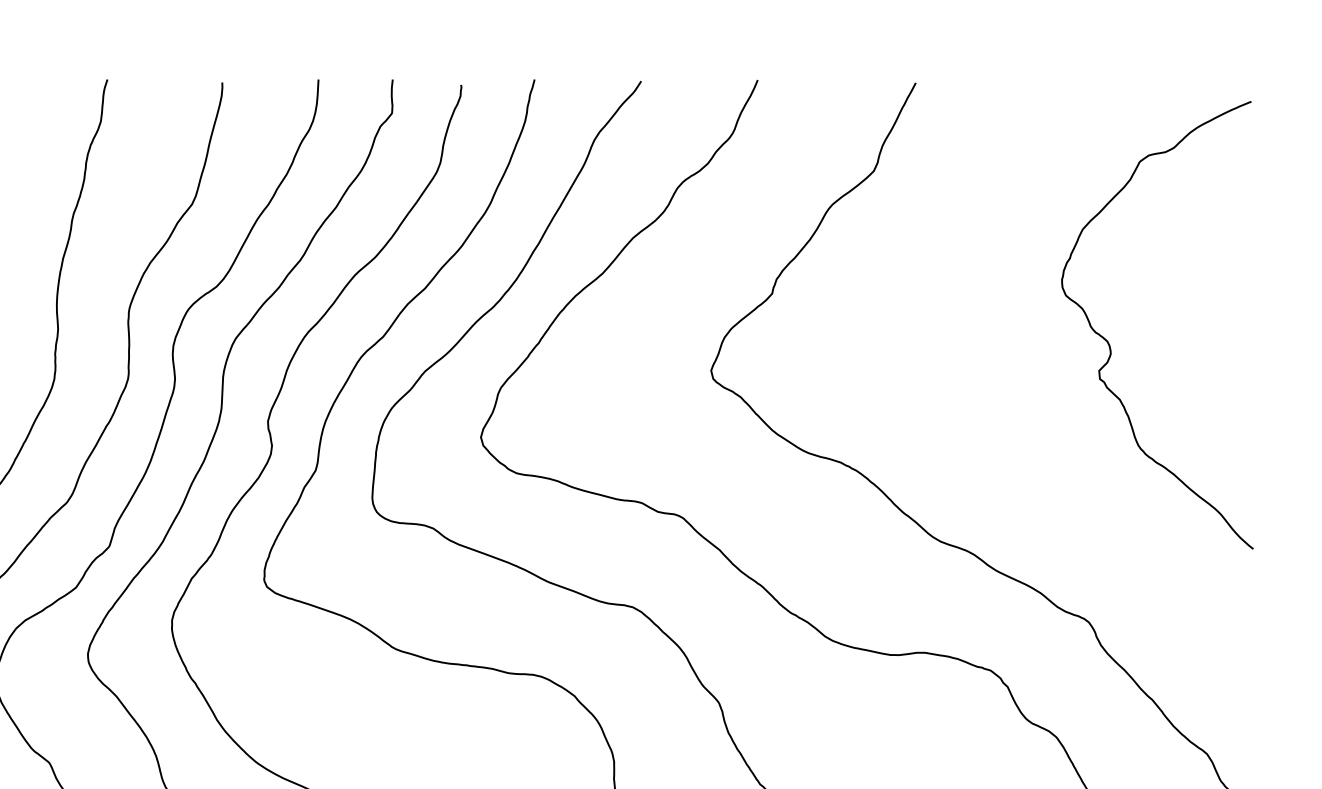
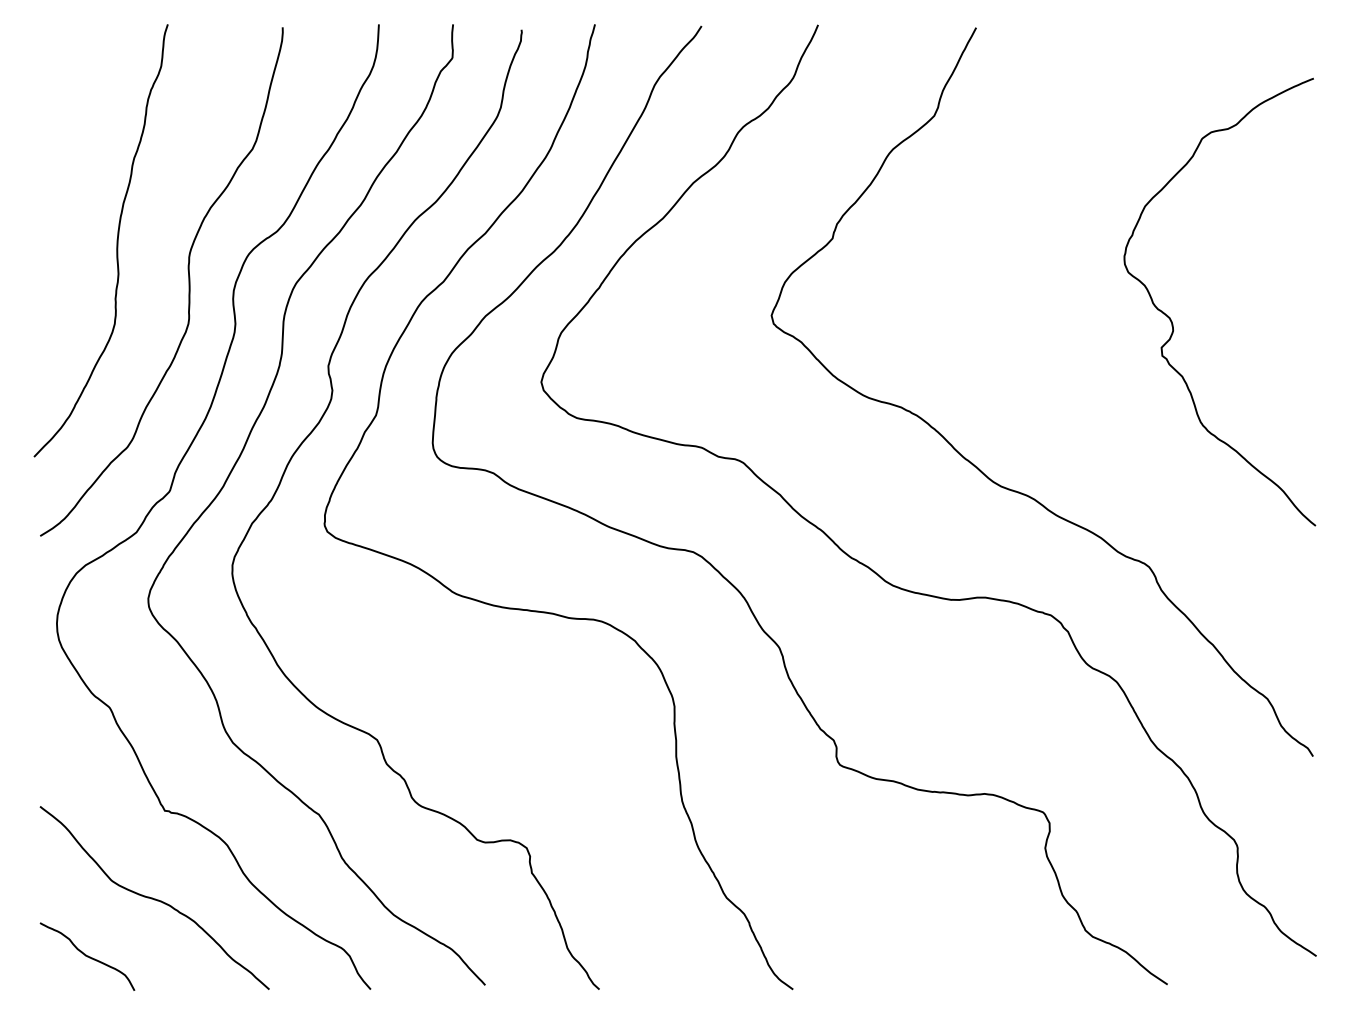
curve: (1110, 344) -> (1172, 321), moved

